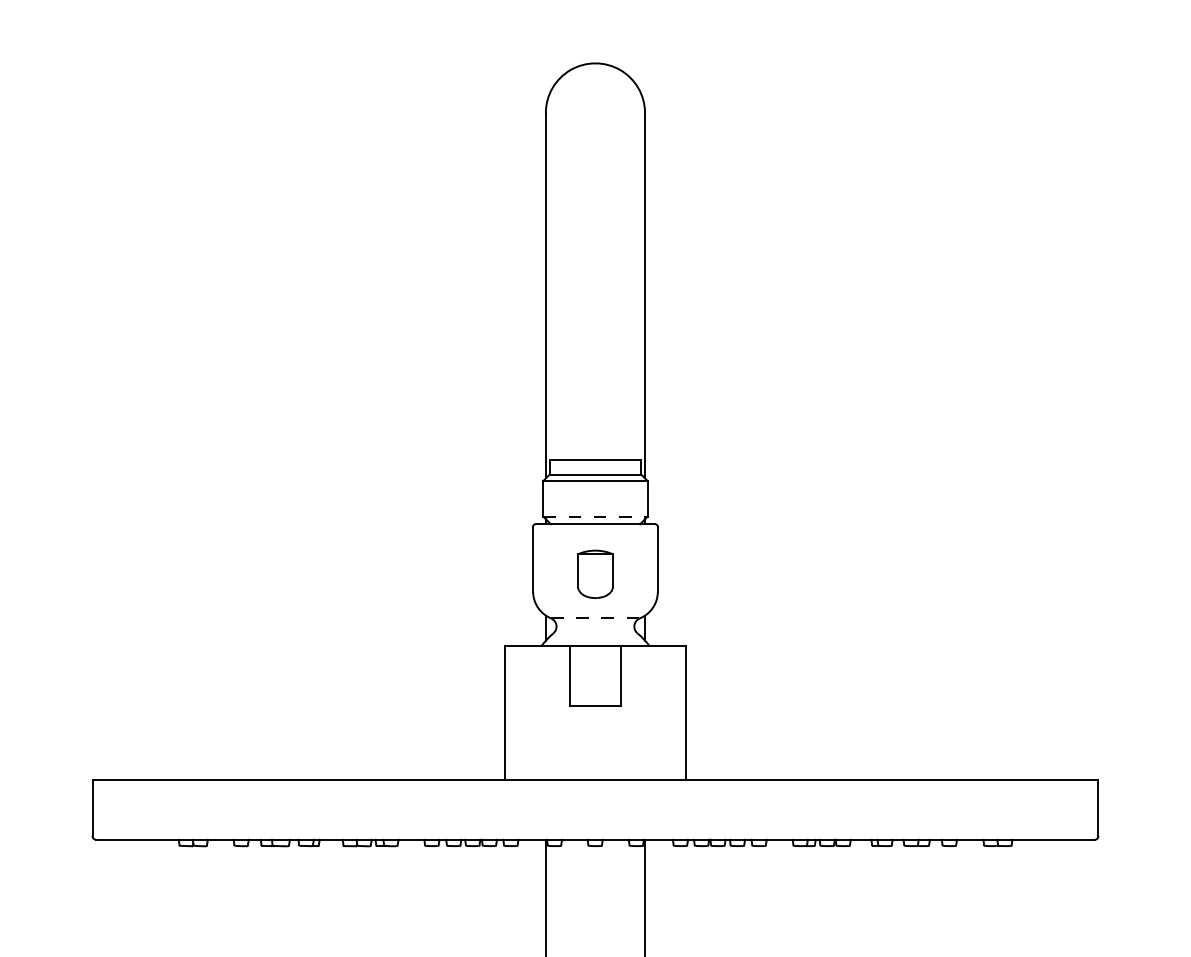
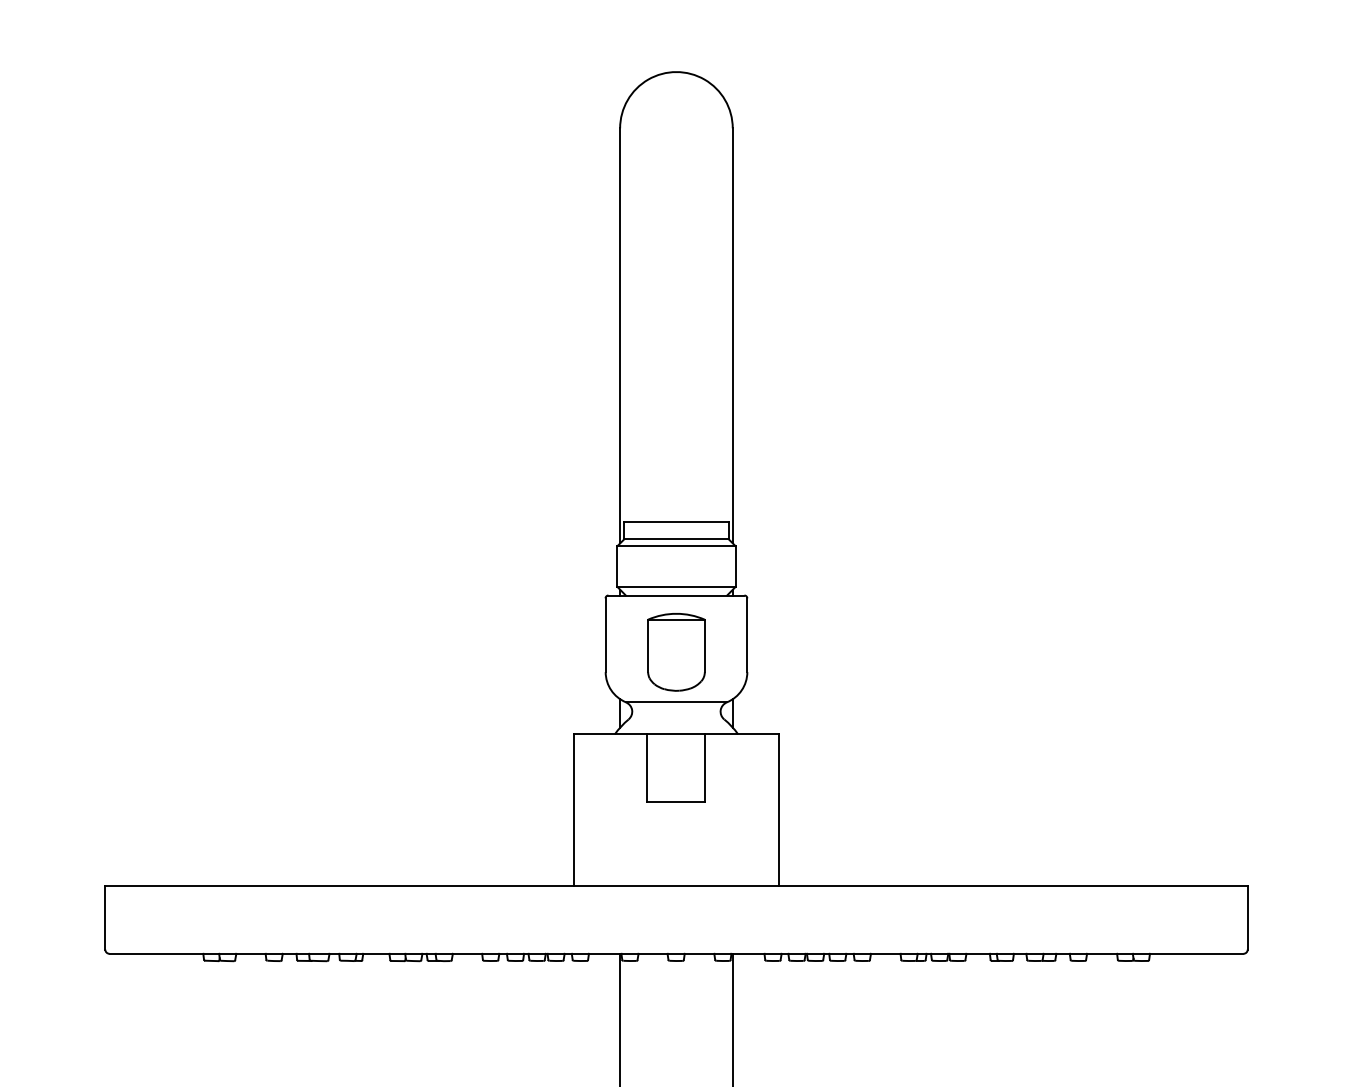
line: (596, 516) -> (677, 586), dashed -> solid
part: (595, 574) -> (676, 652), size x1.43
line: (595, 618) -> (676, 702), dashed -> solid

